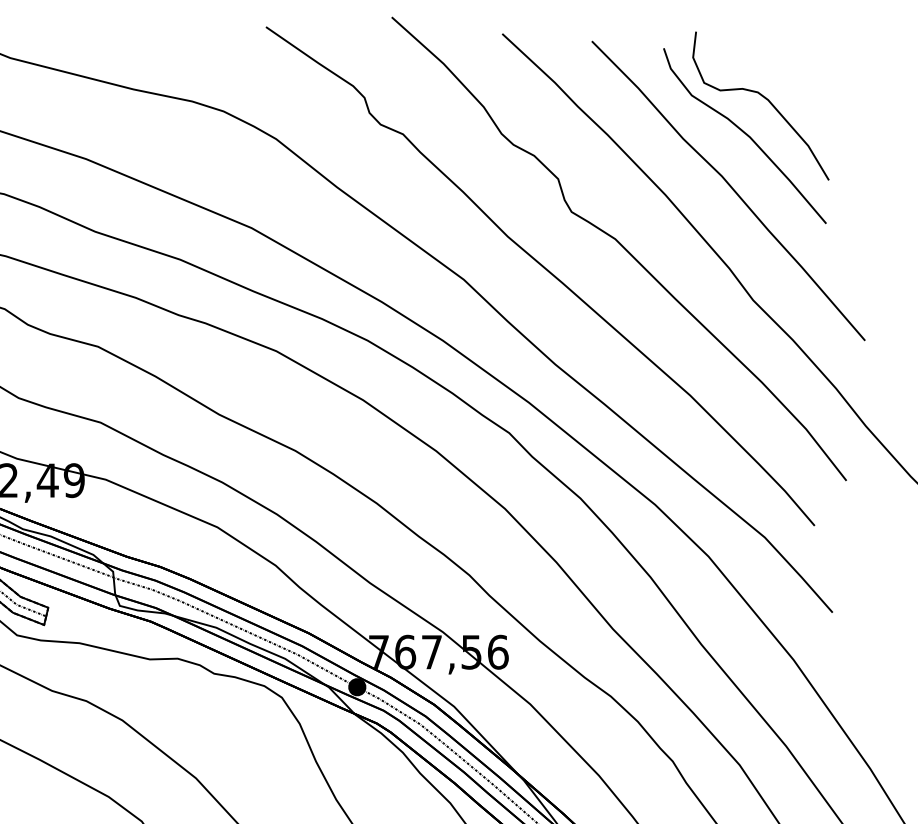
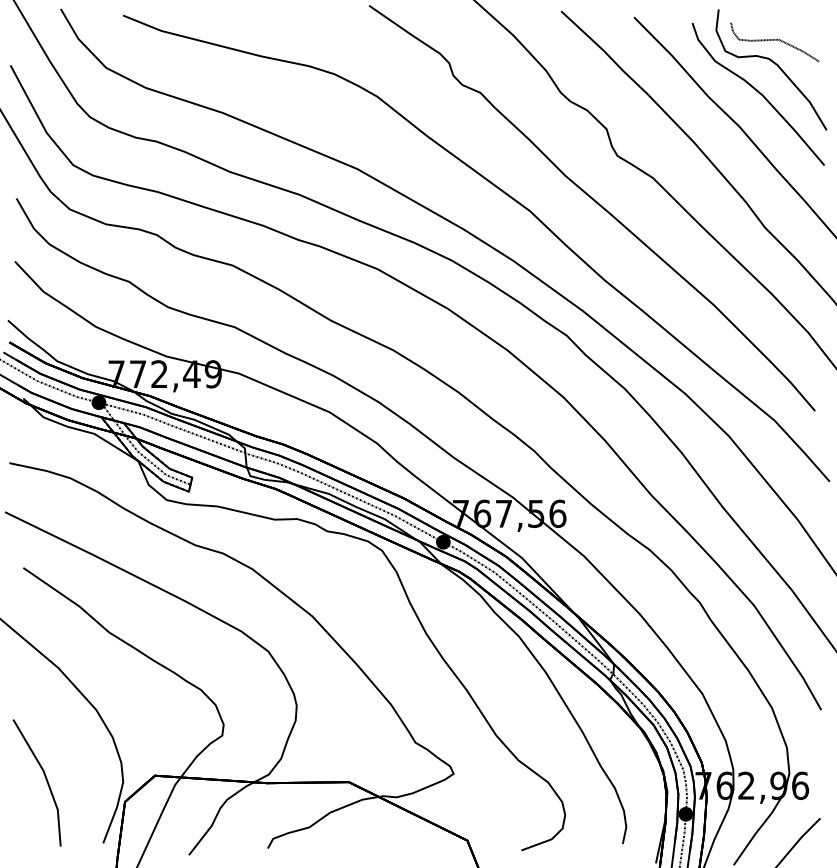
curve: (764, 69) -> (774, 40), added

